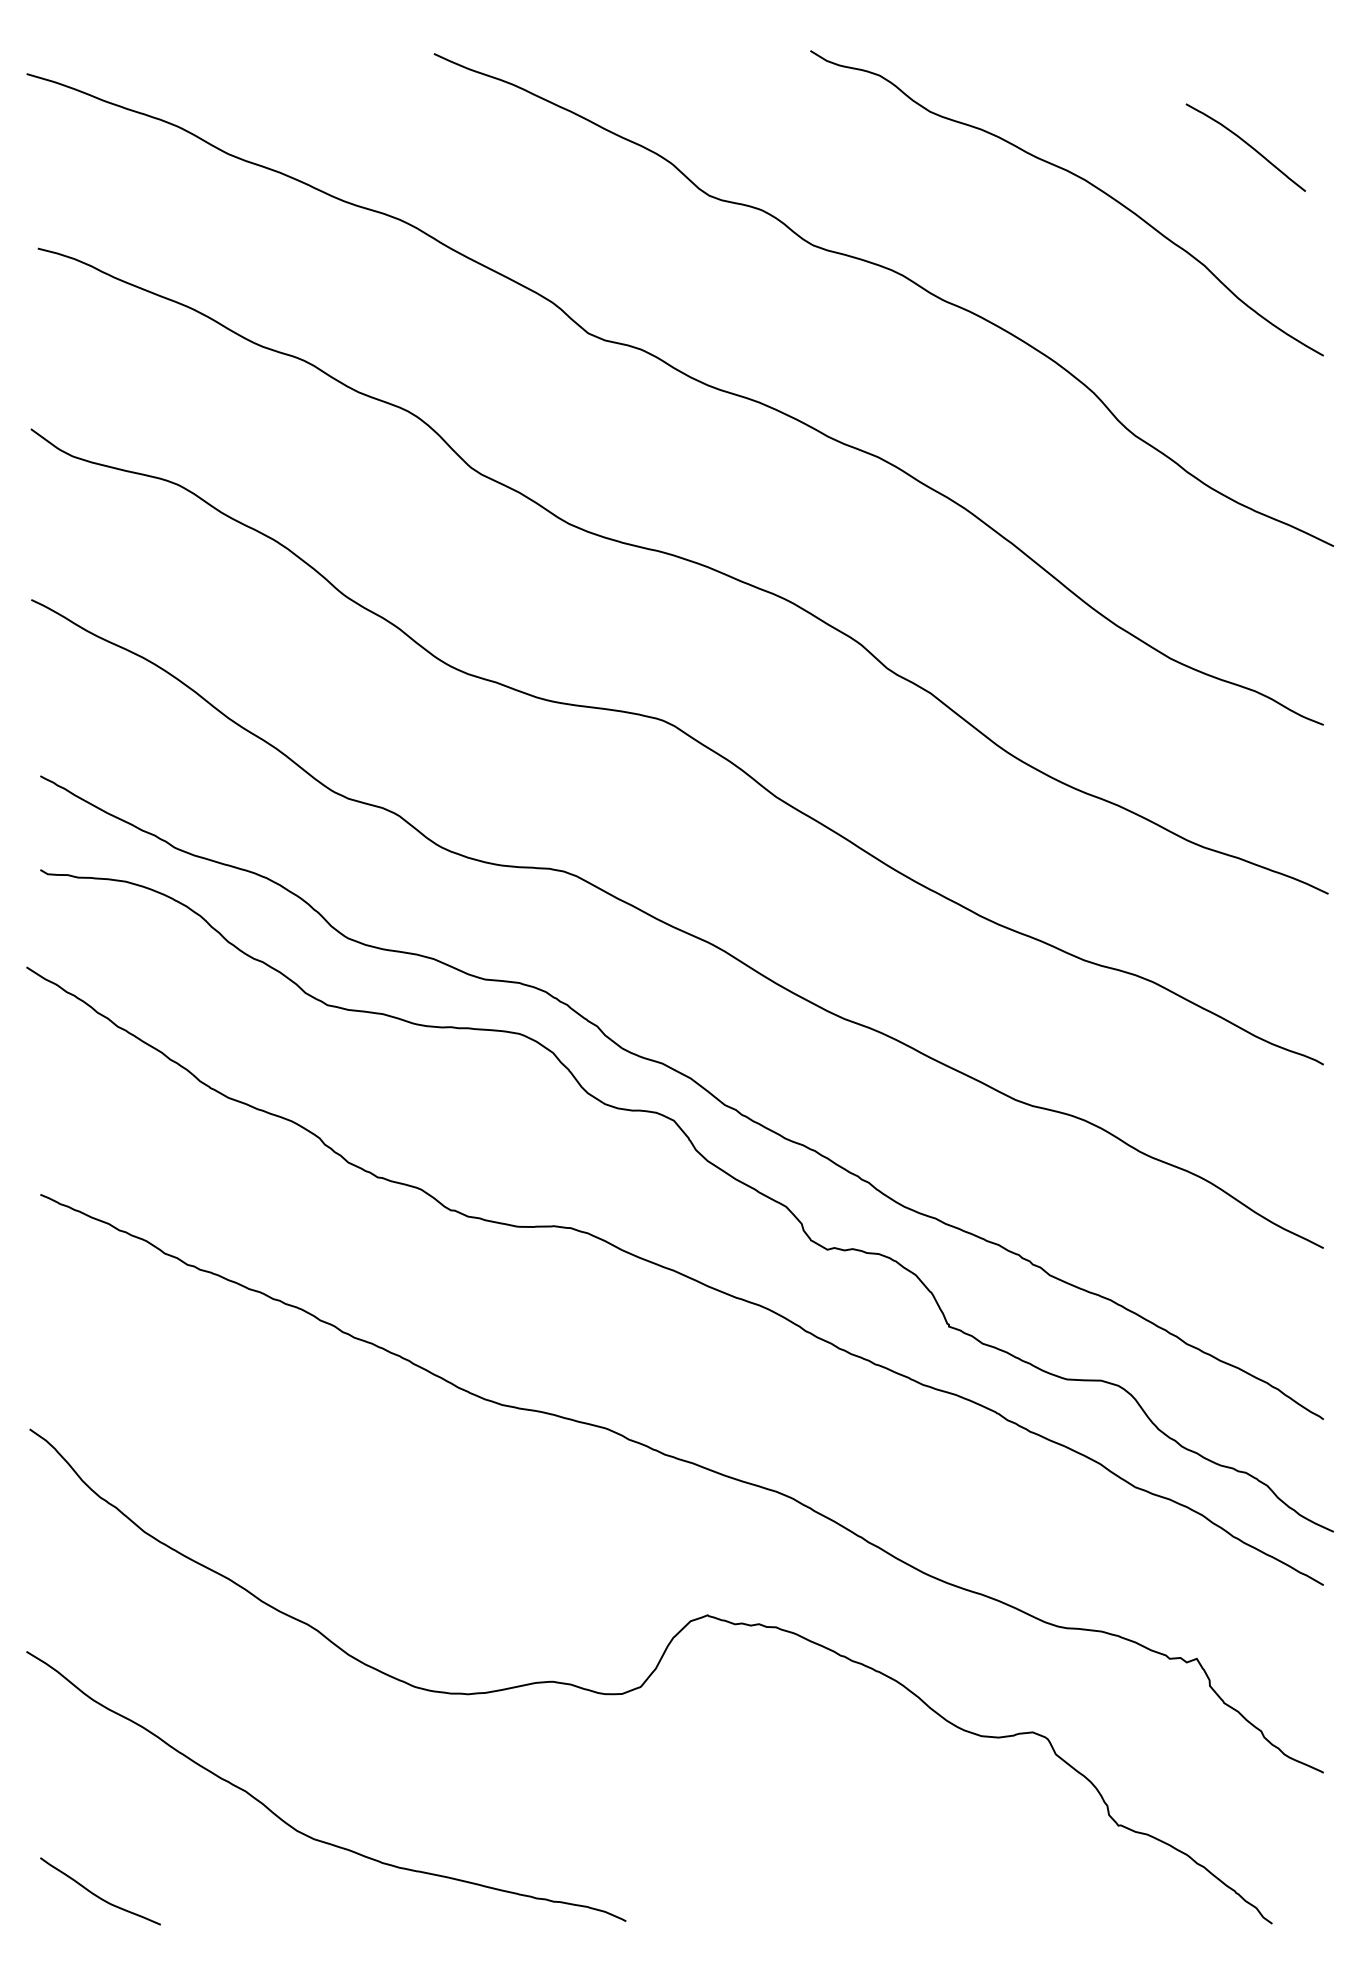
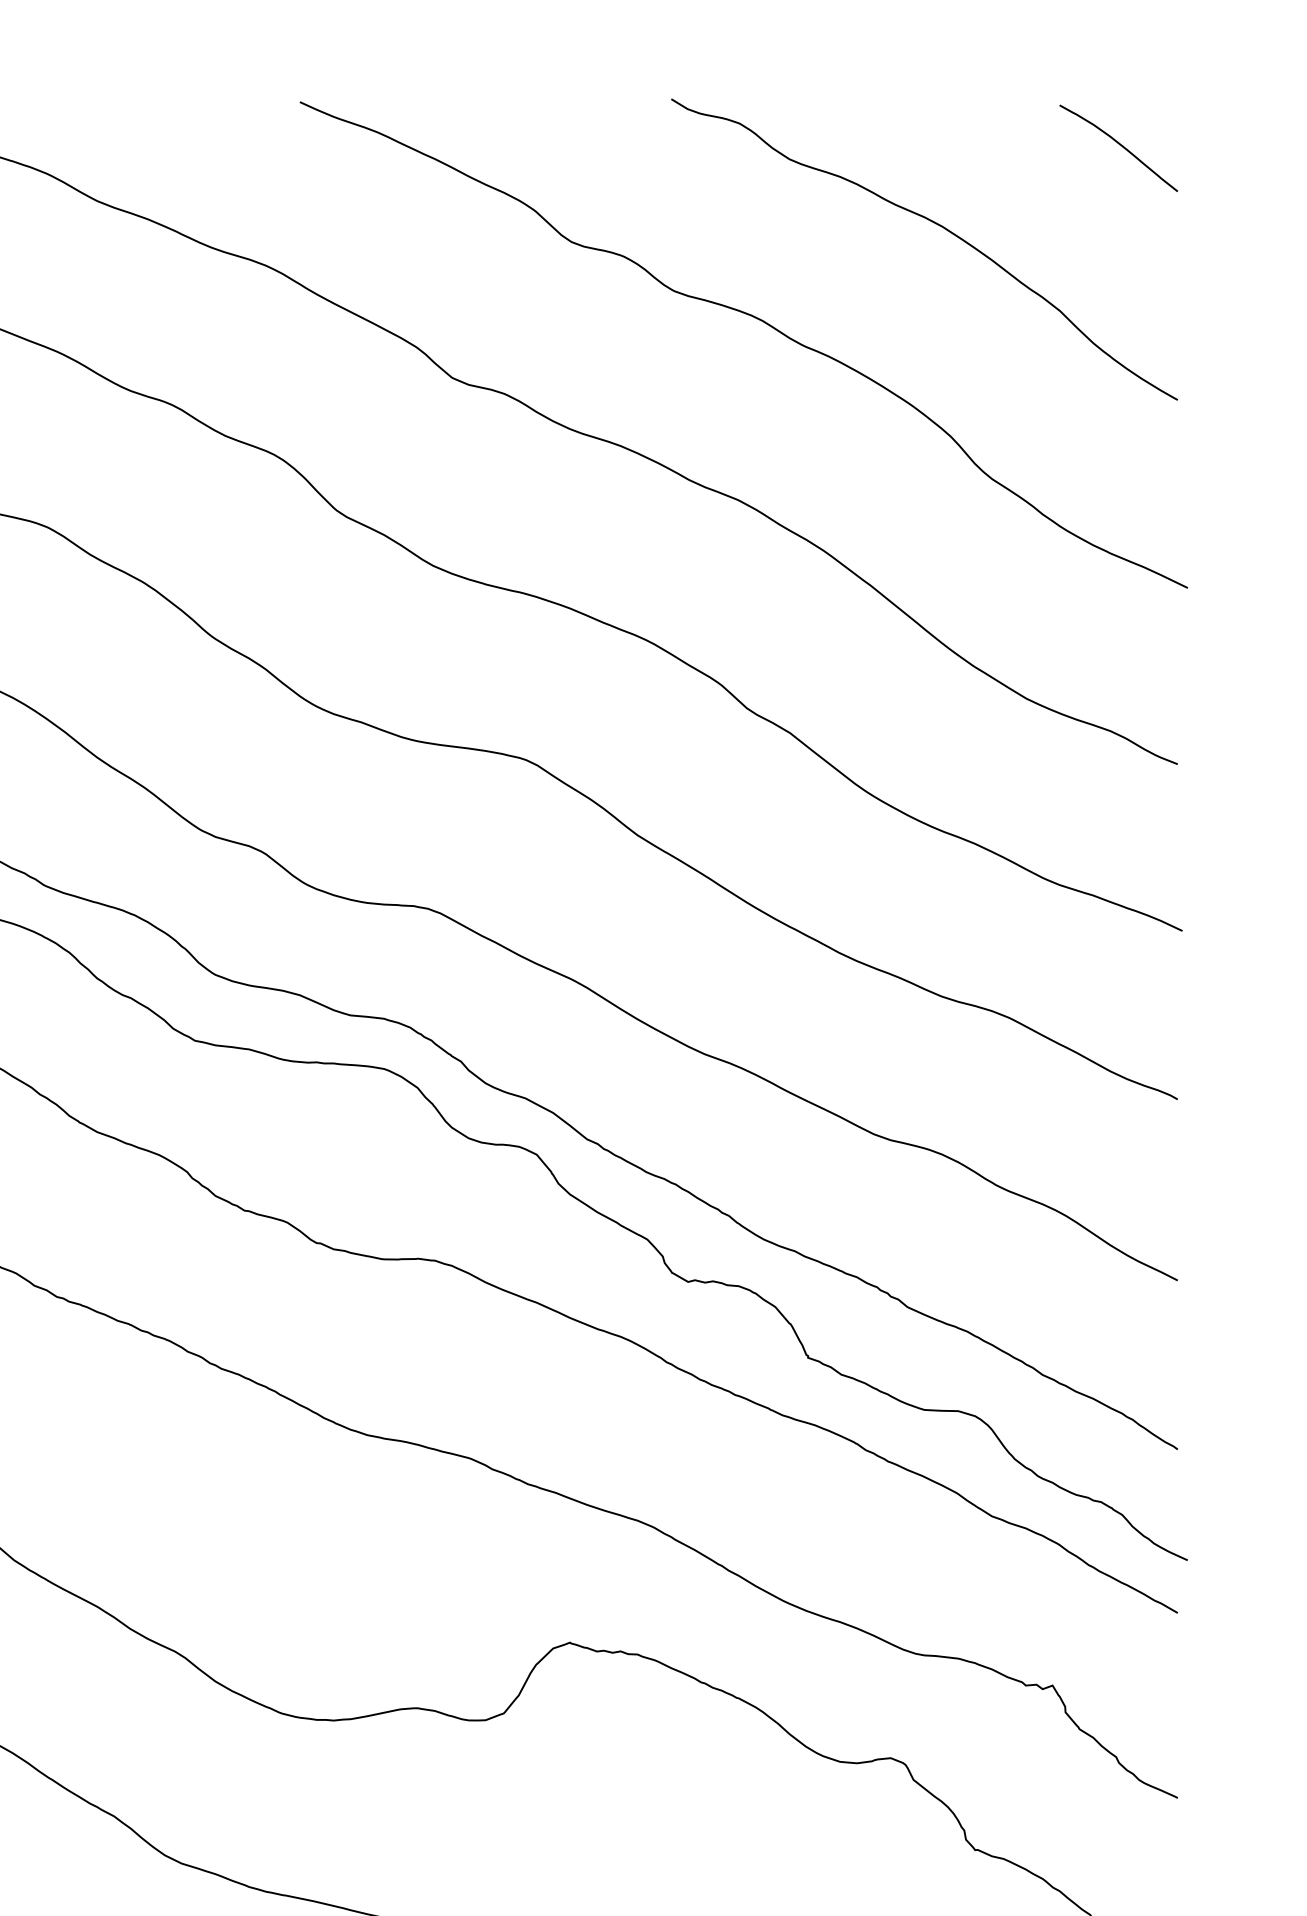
curve: (1247, 145) -> (1120, 146), moved

